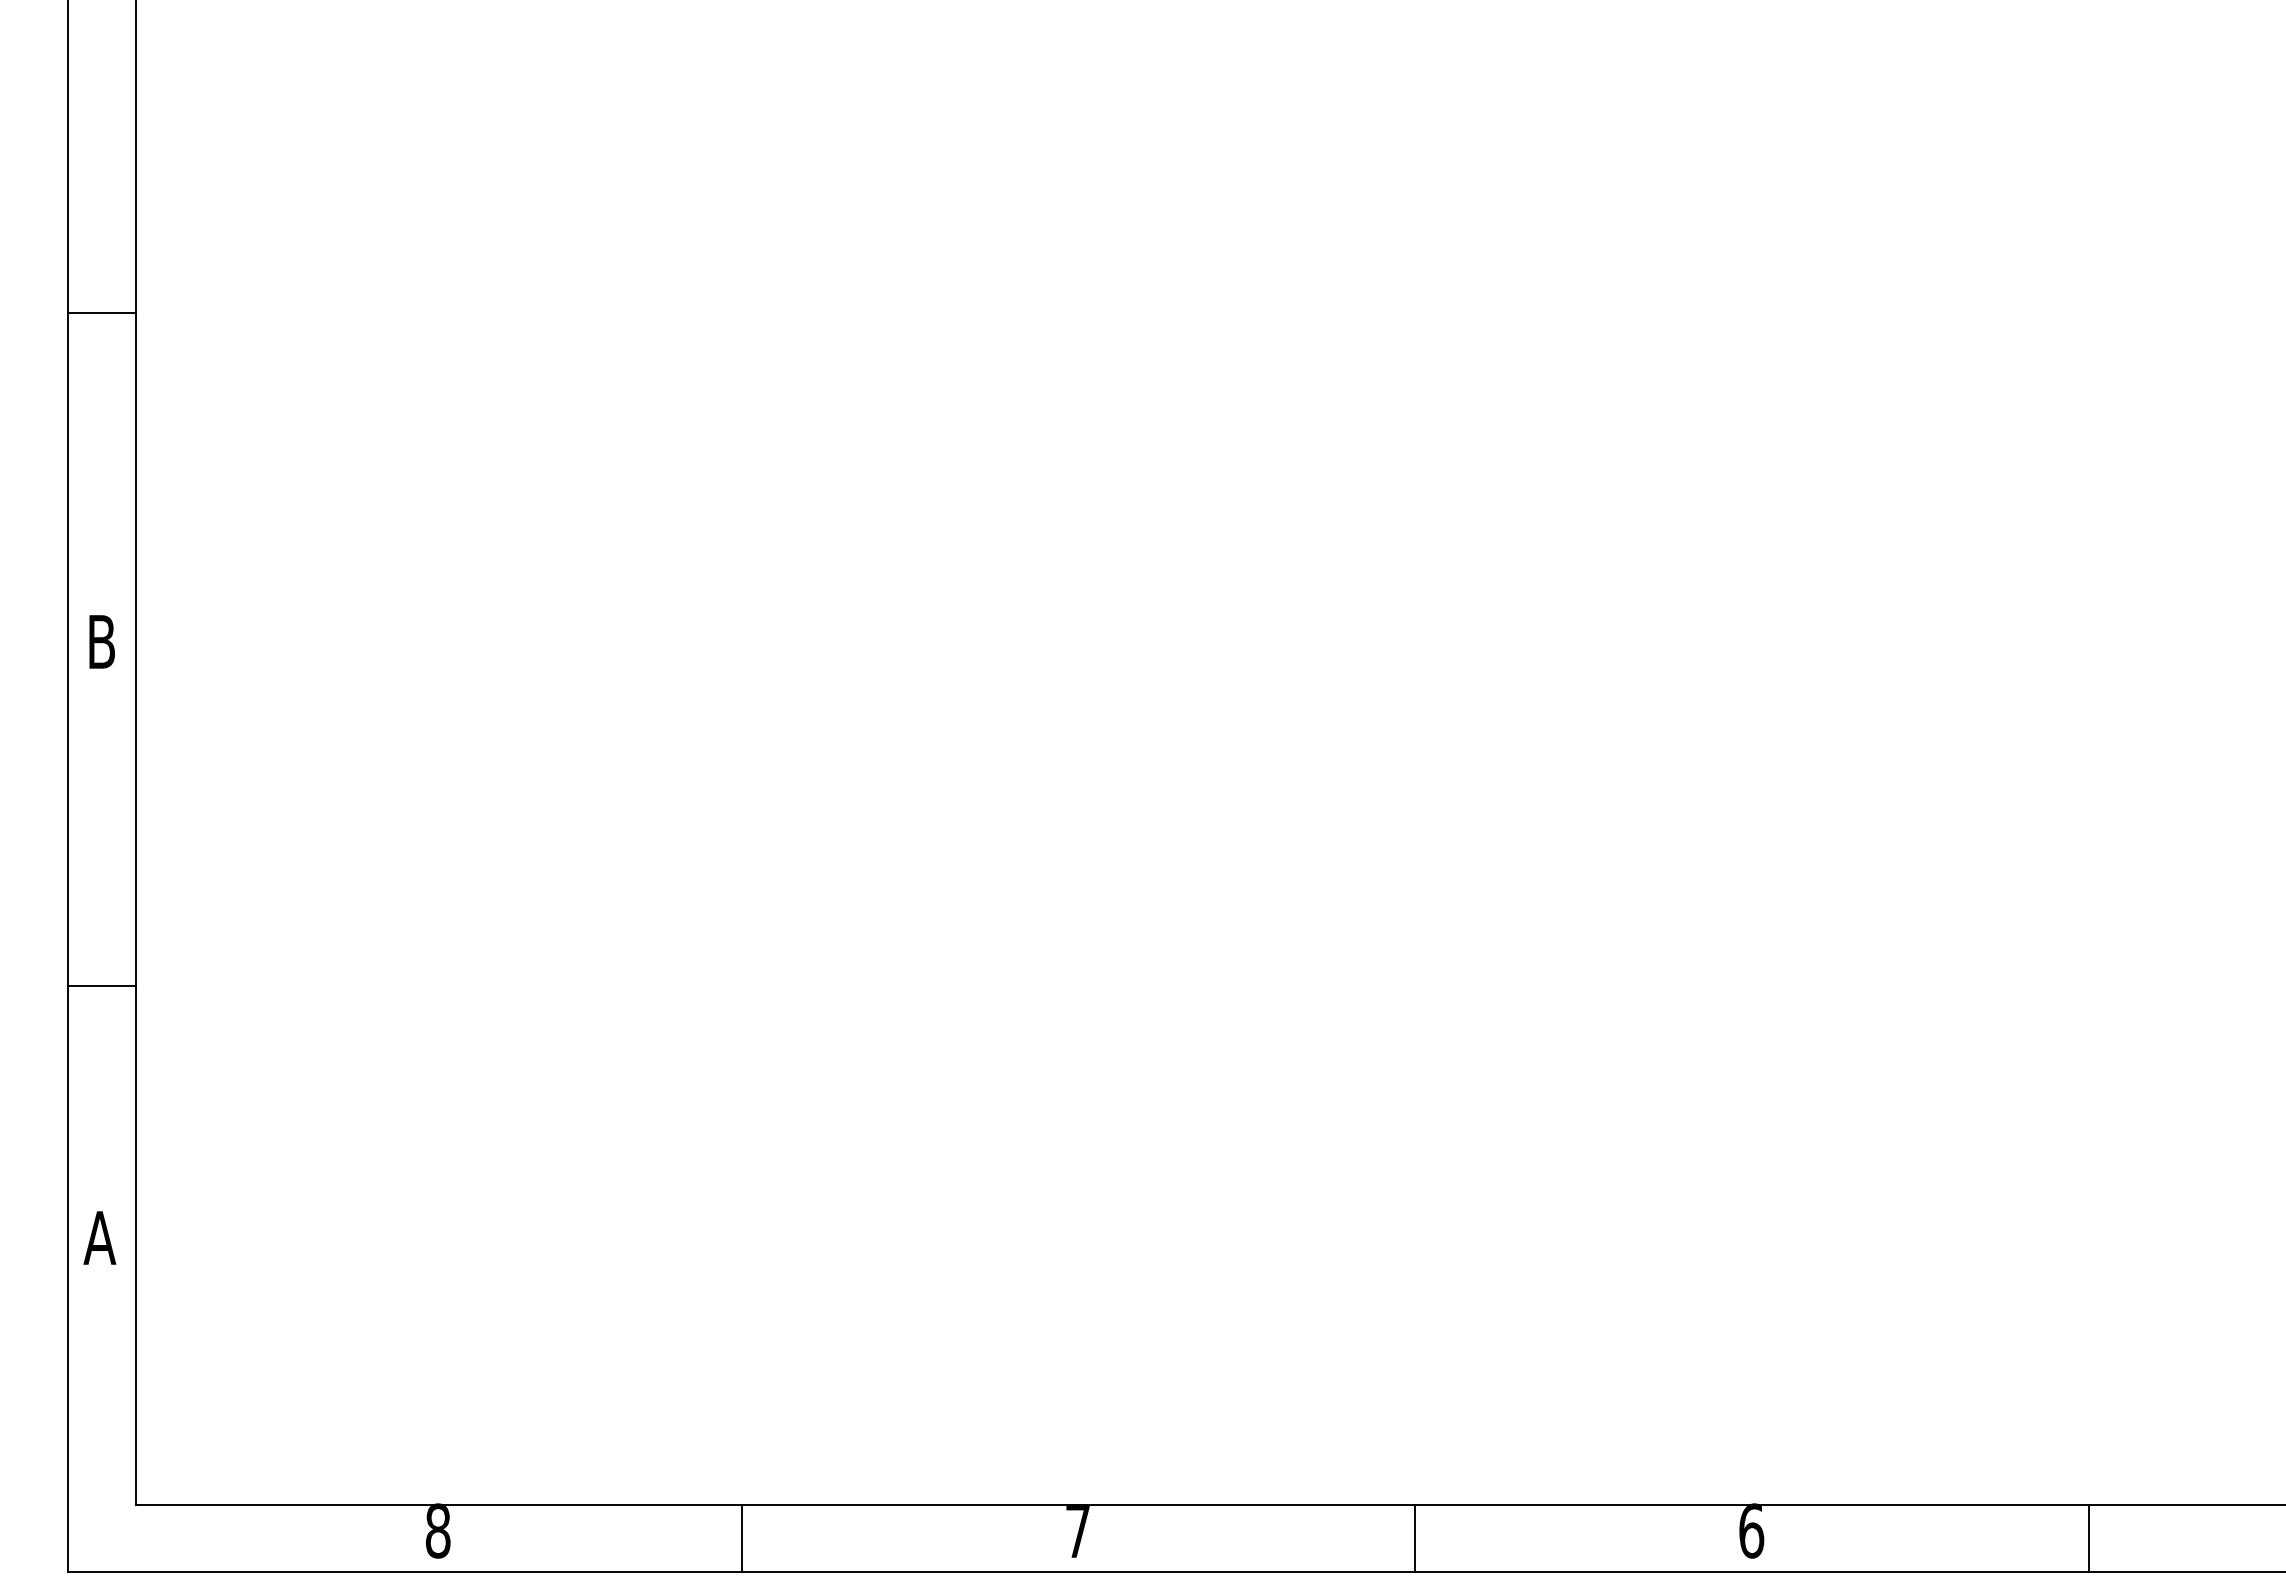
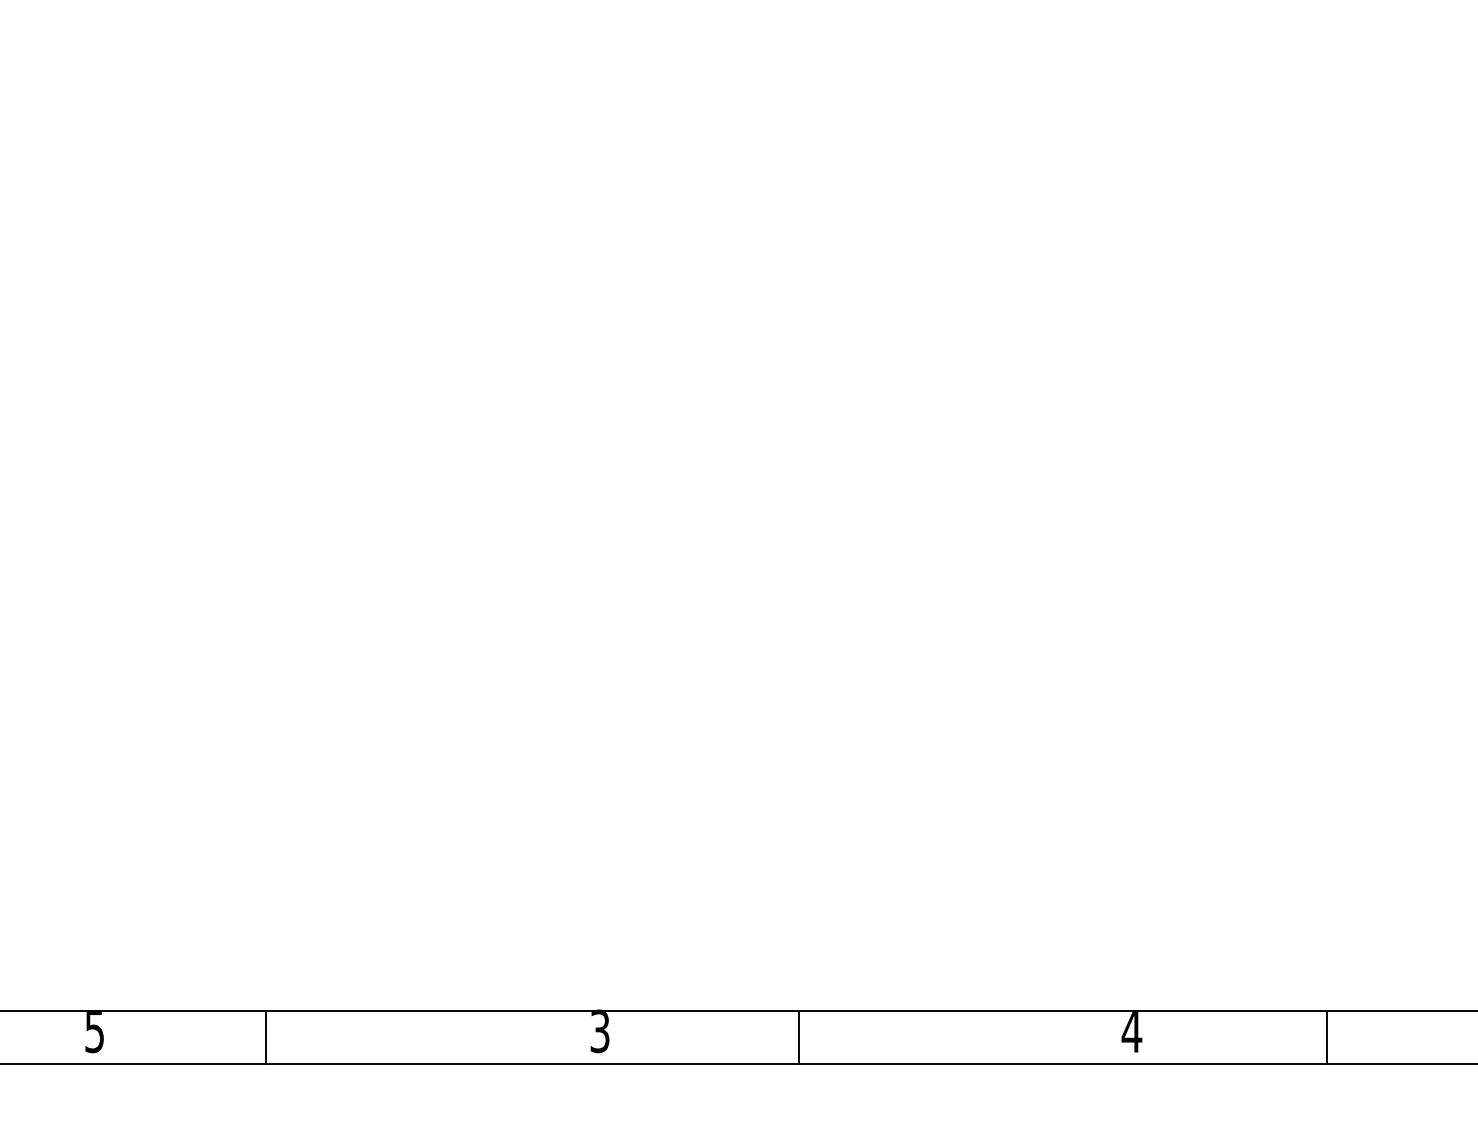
text: (438, 1530) -> (95, 1030), 8 -> 5
text: (1077, 1530) -> (599, 1030), 7 -> 3
text: (1751, 1530) -> (1131, 1030), 6 -> 4
line: (741, 1538) -> (265, 1037), moved
line: (1415, 1538) -> (799, 1037), moved
line: (2088, 1538) -> (1326, 1037), moved

